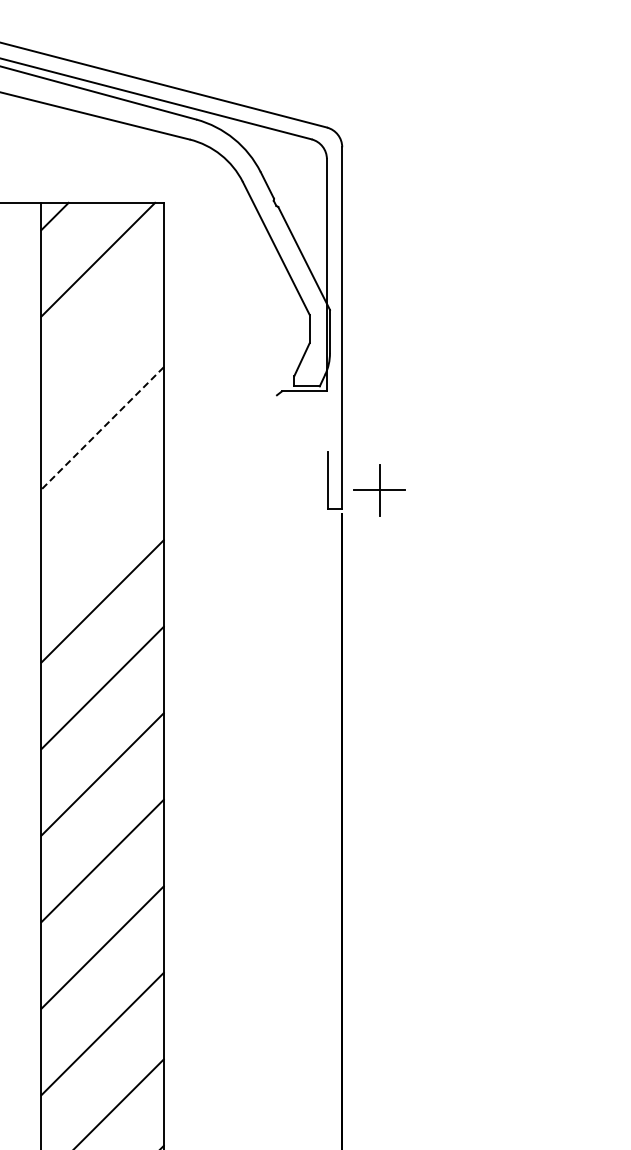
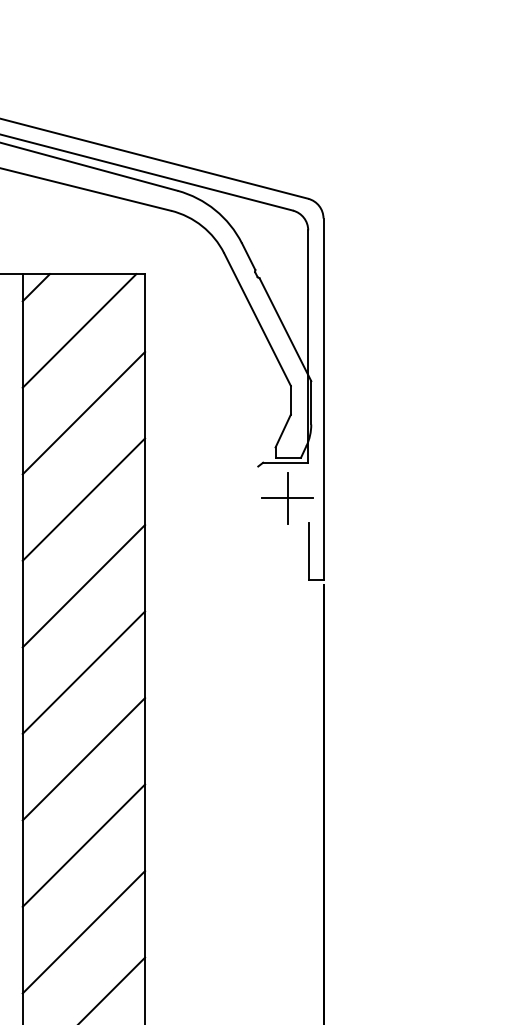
line: (102, 341) -> (83, 412), added
line: (102, 428) -> (83, 499), dashed -> solid
part: (379, 490) -> (287, 498), moved
line: (102, 514) -> (83, 585), added

